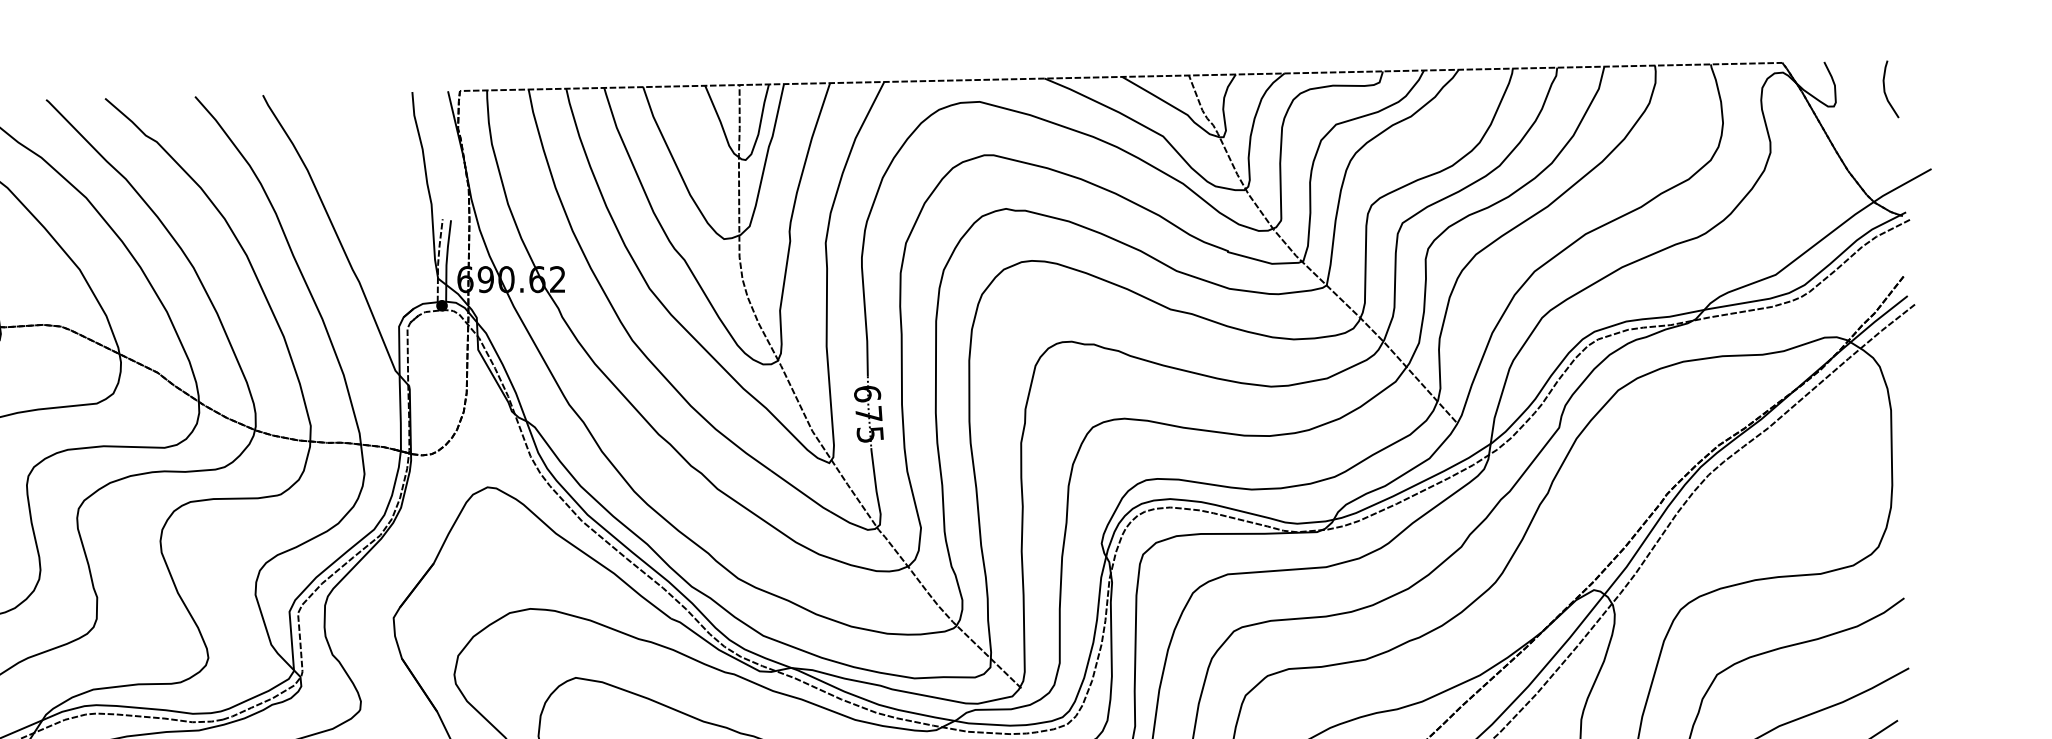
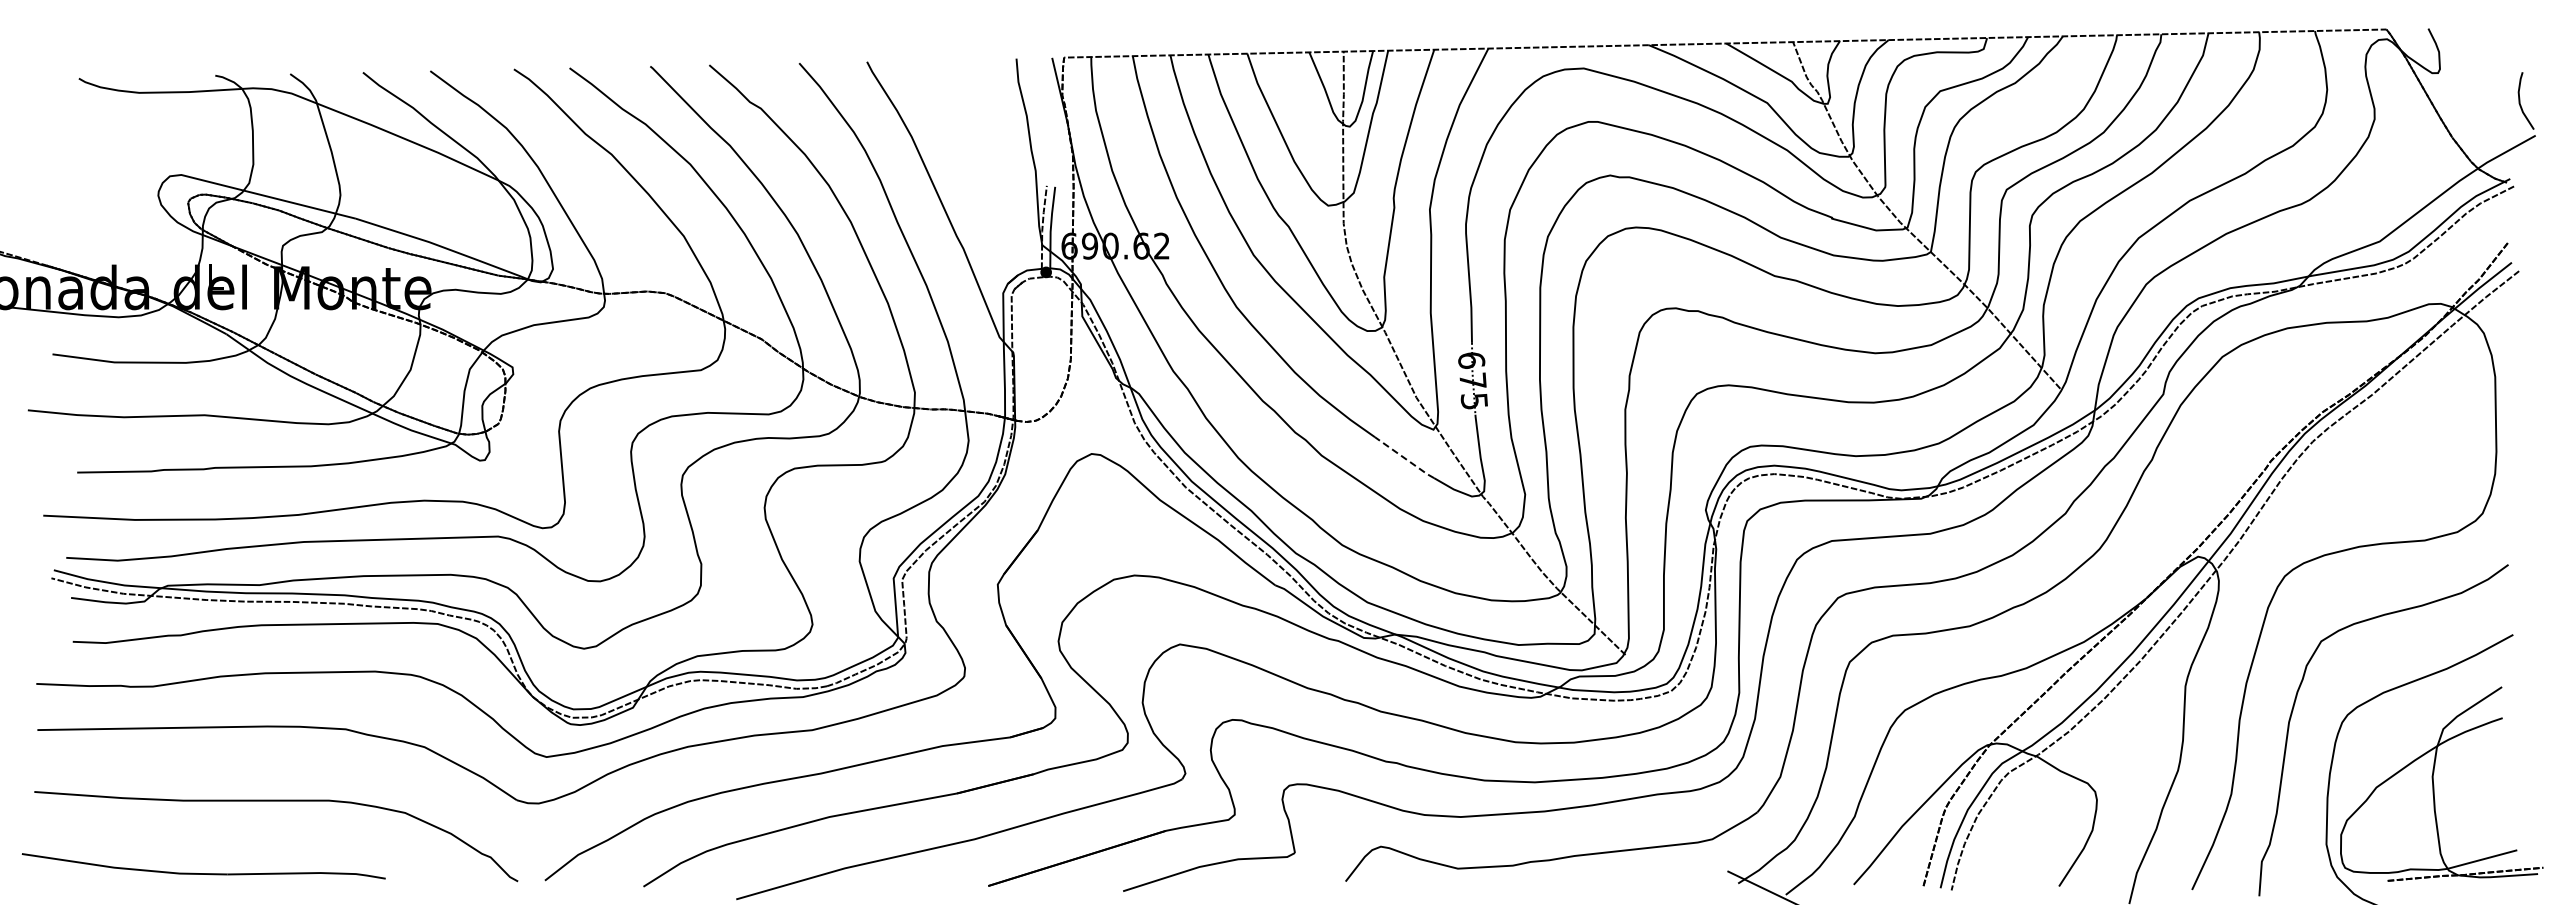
curve: (1885, 88) -> (2520, 100), moved
line: (800, 491) -> (1404, 458), solid -> dashed

